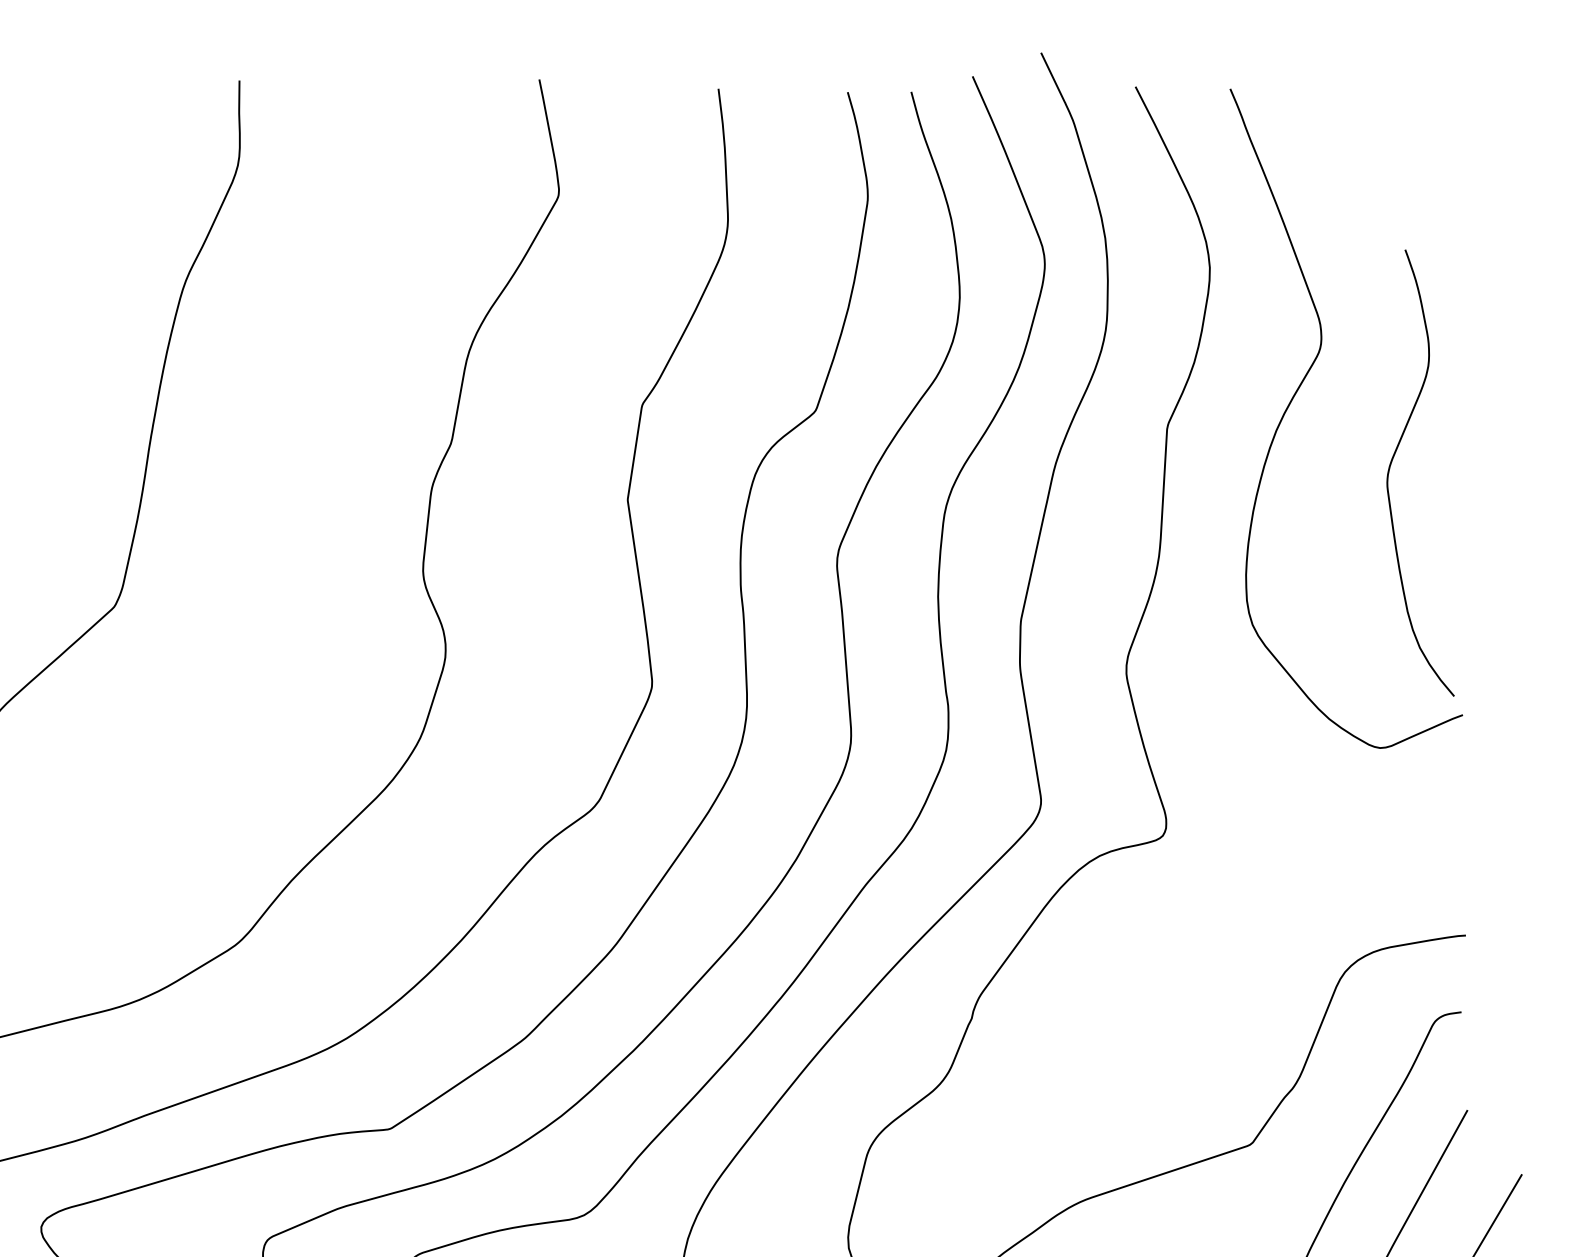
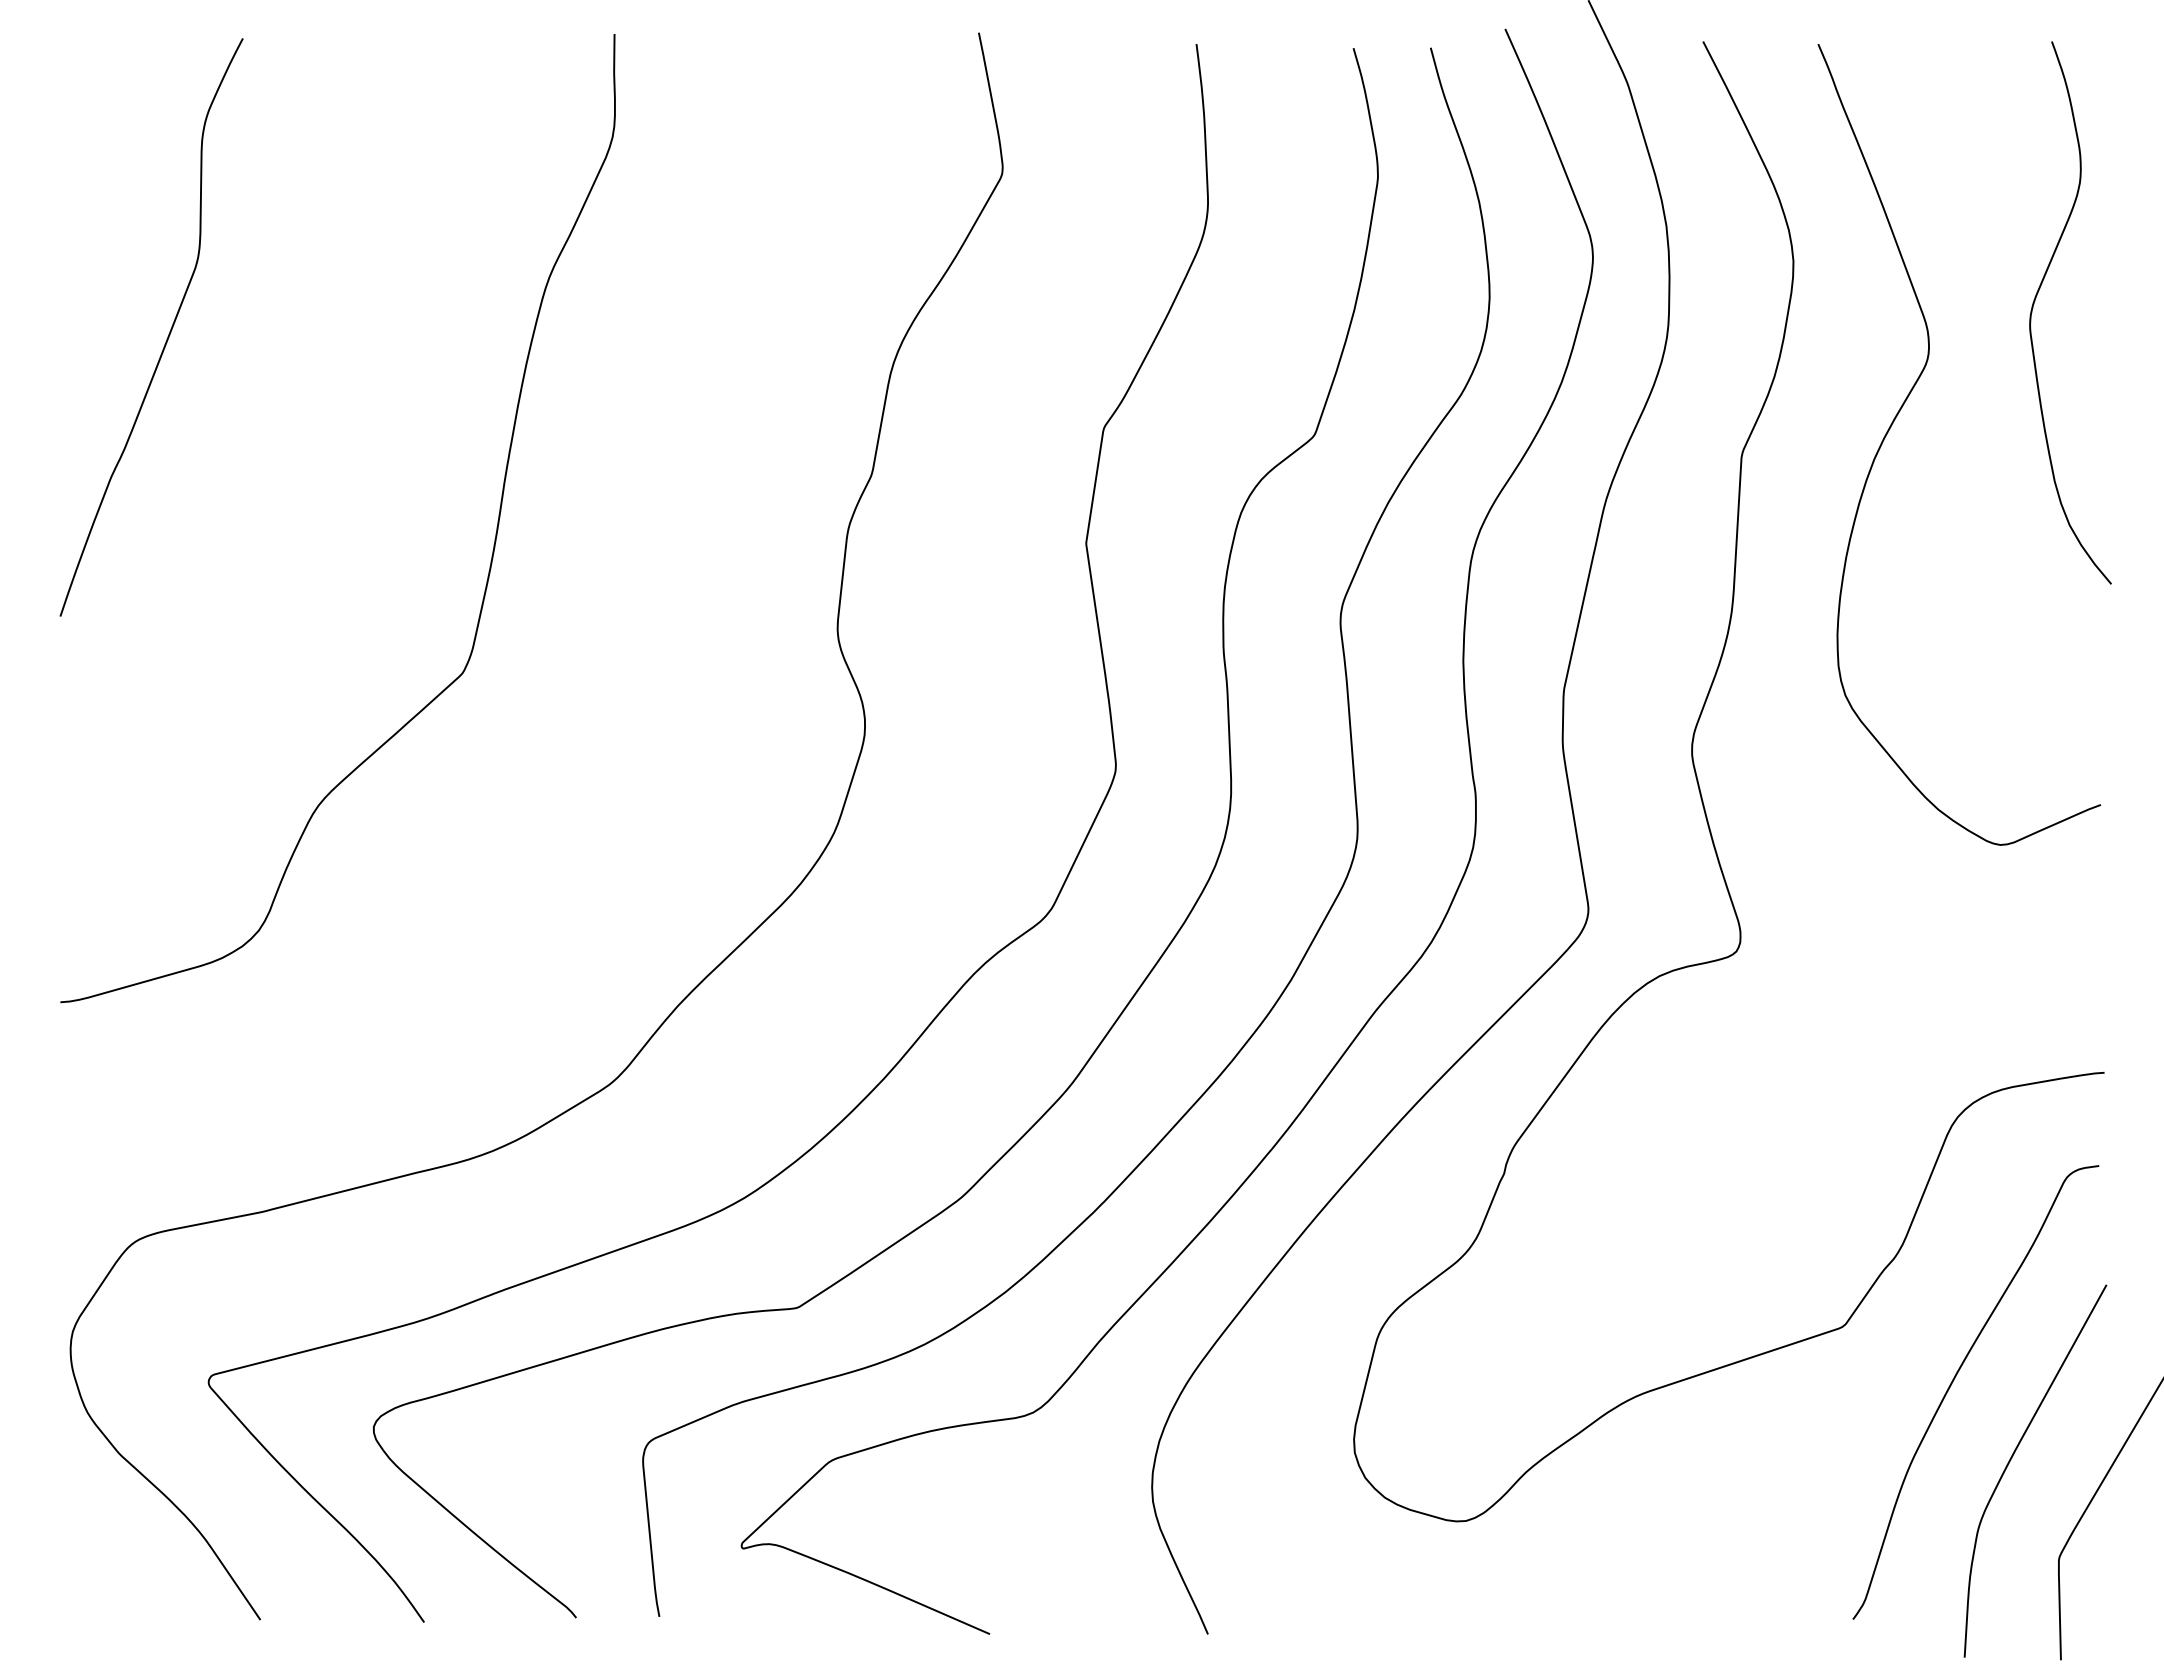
curve: (1391, 463) -> (2035, 301), moved

